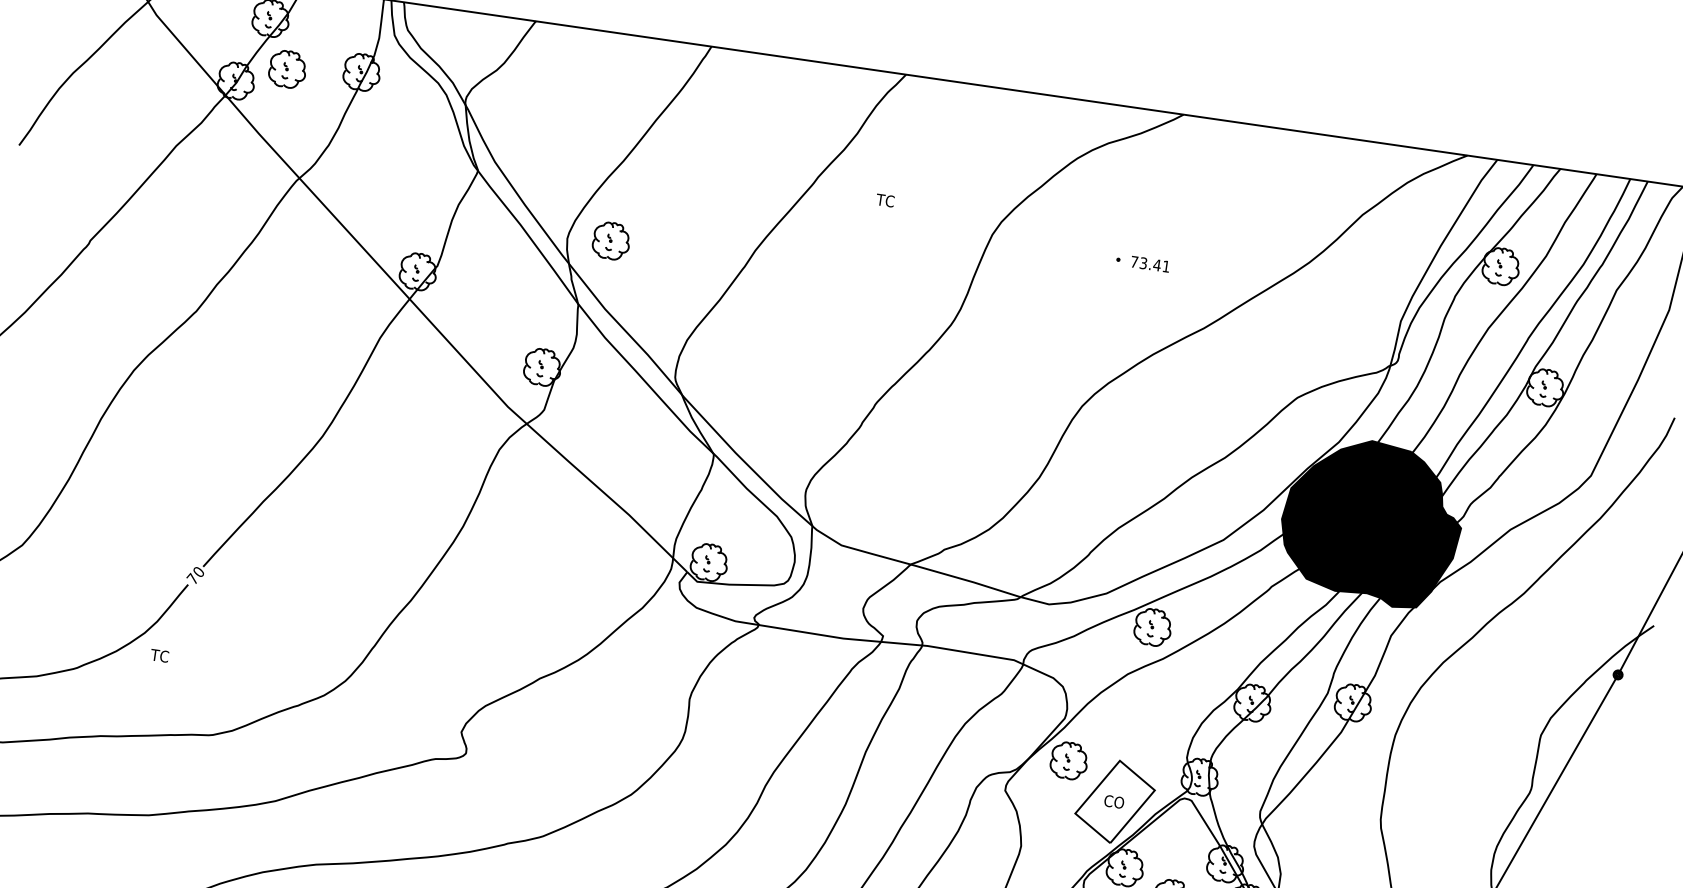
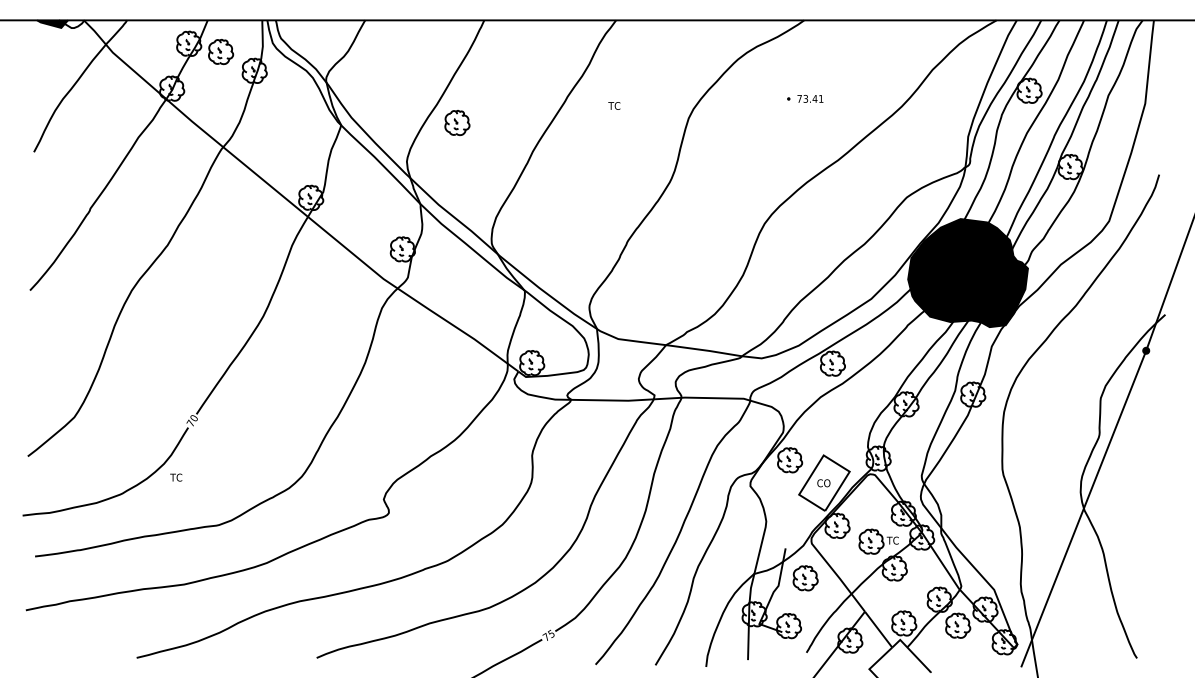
part: (288, 70) -> (221, 52), moved
part: (611, 240) -> (457, 122), moved
part: (1143, 262) -> (805, 98), moved

